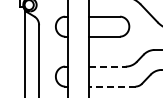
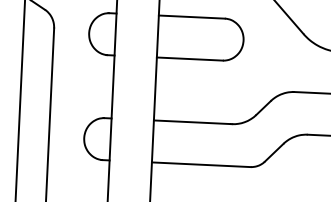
line: (107, 66) -> (193, 122), dashed -> solid
line: (111, 86) -> (200, 164), dashed -> solid

